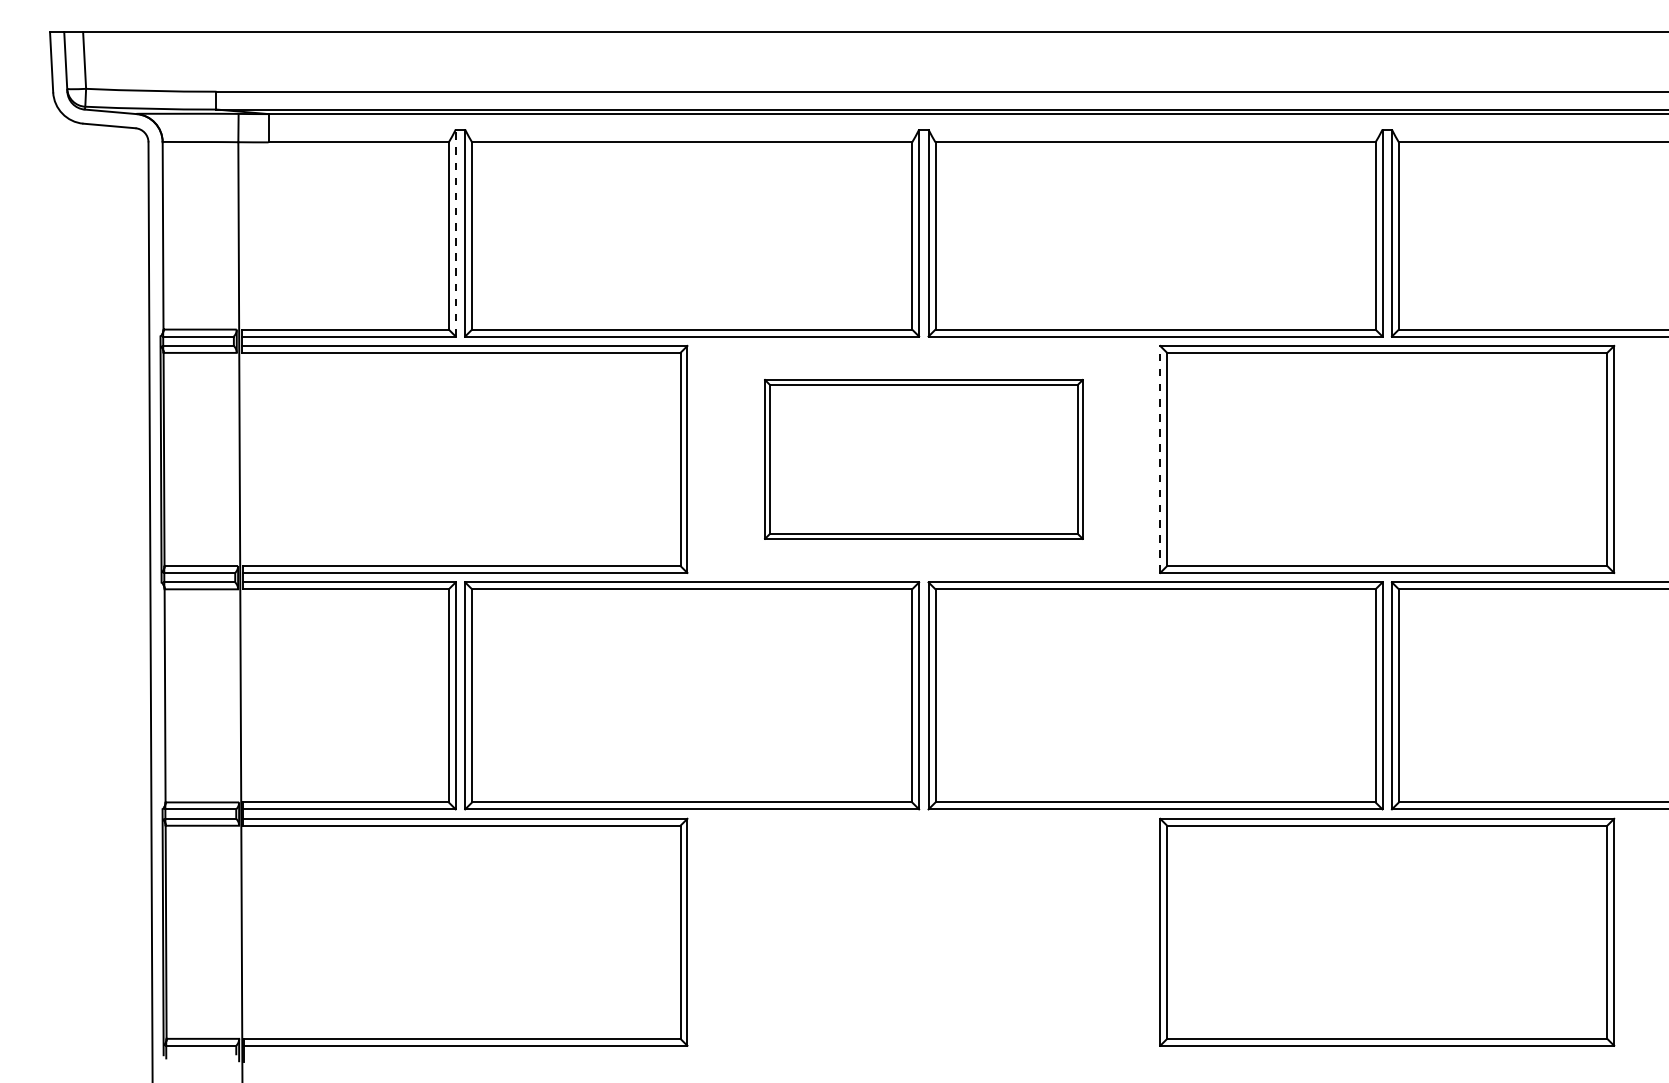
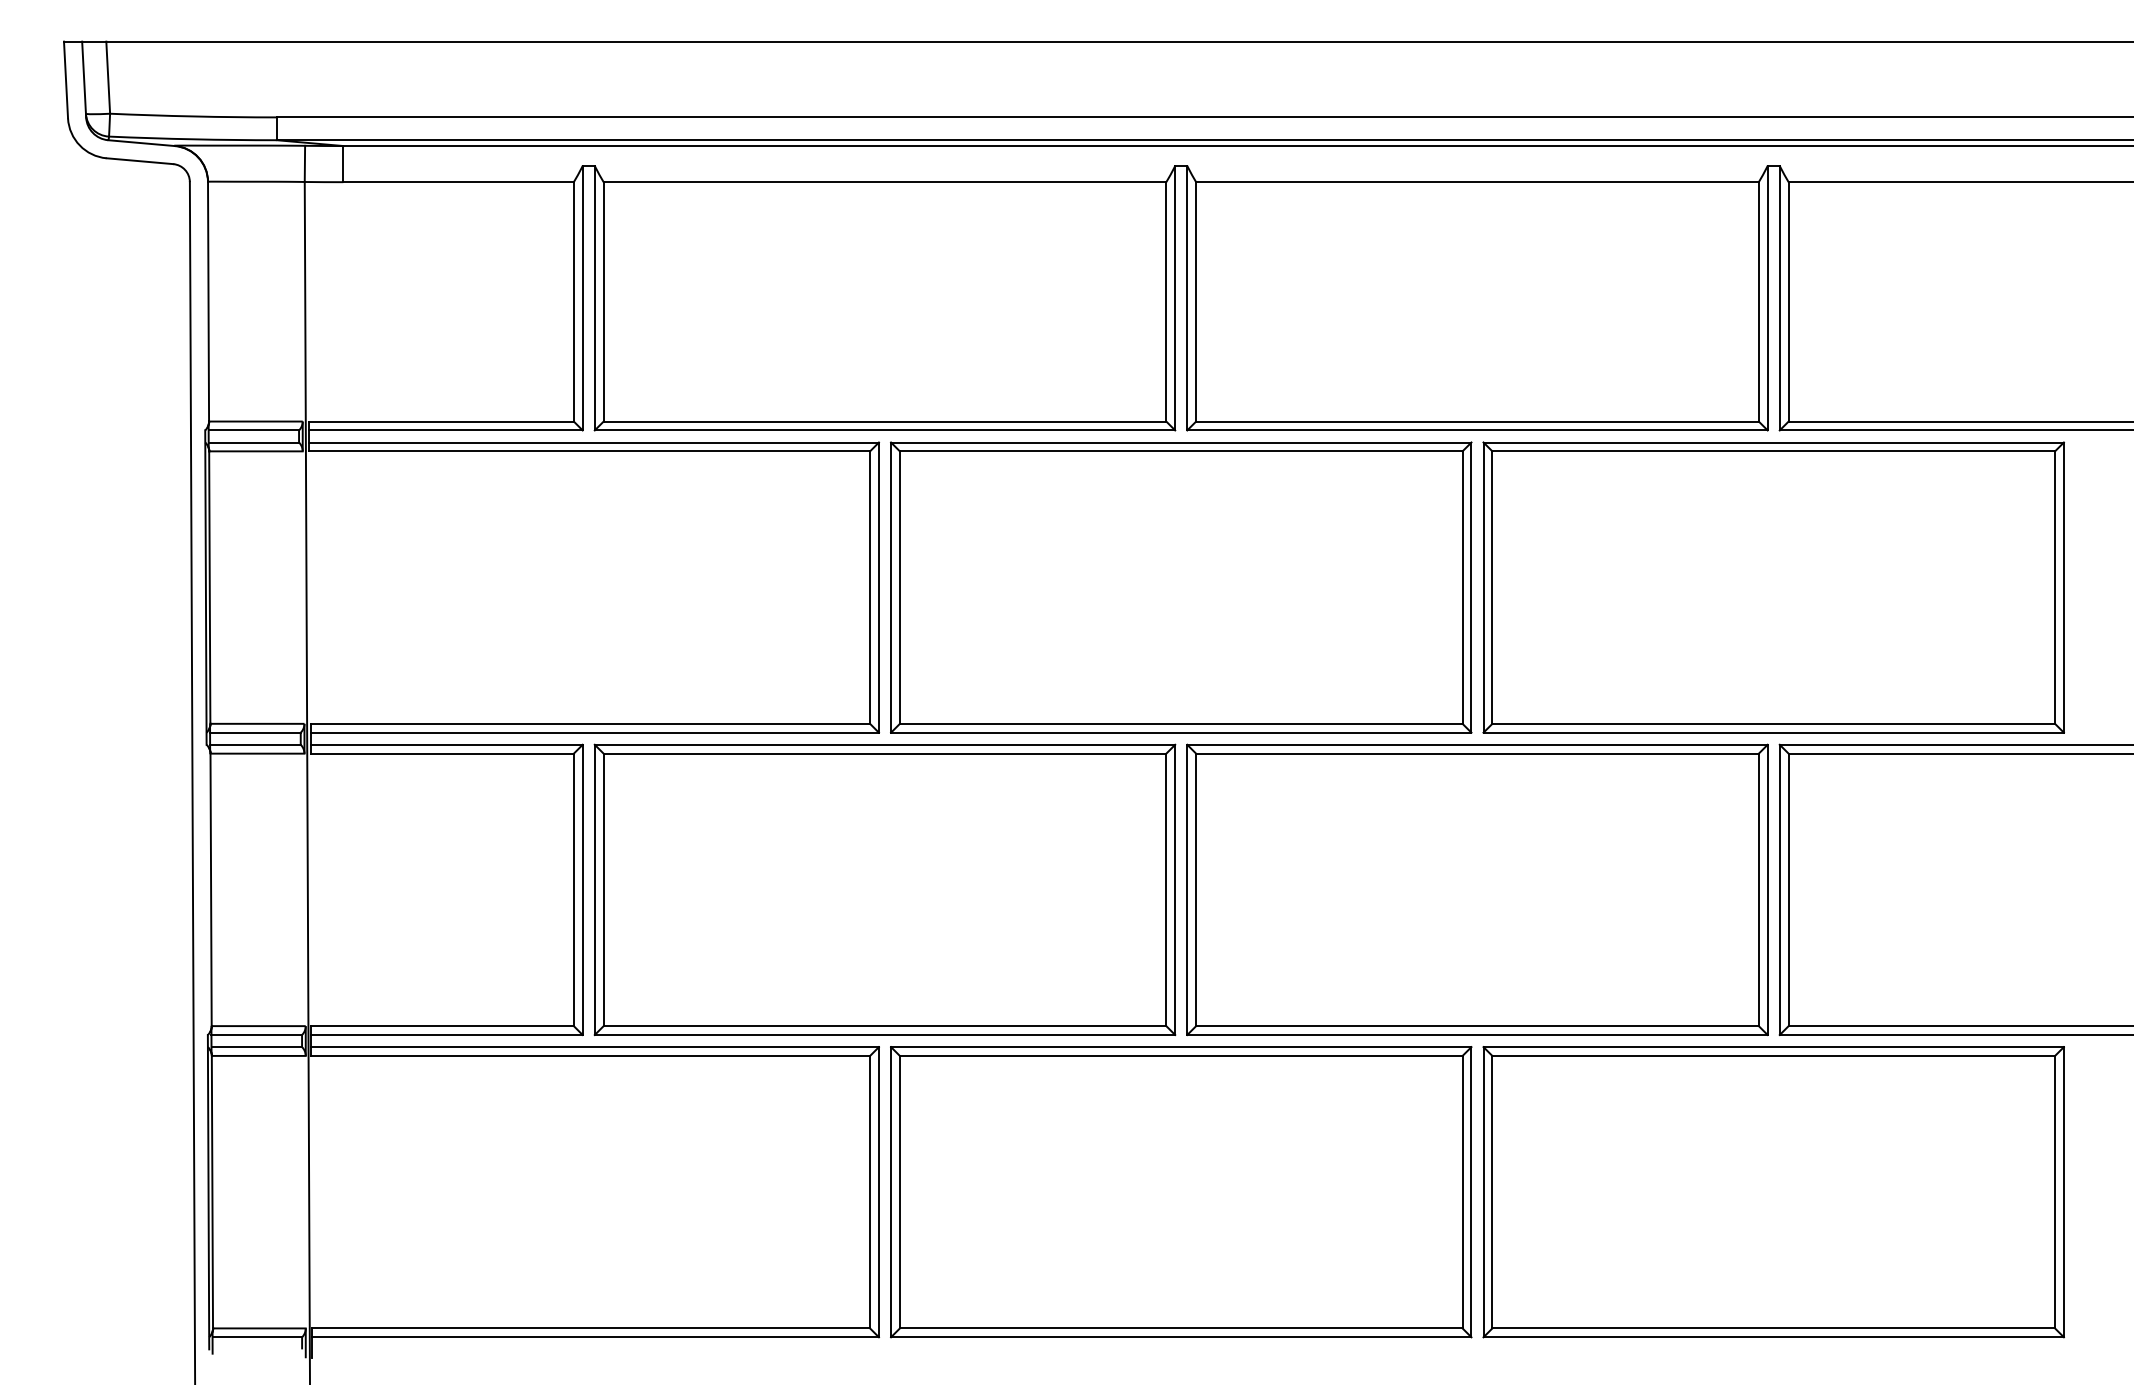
line: (455, 232) -> (582, 297), dashed -> solid
part: (924, 459) -> (1181, 587), size x1.43
line: (1160, 459) -> (1483, 587), dashed -> solid
part: (924, 932) -> (1181, 1192), added

